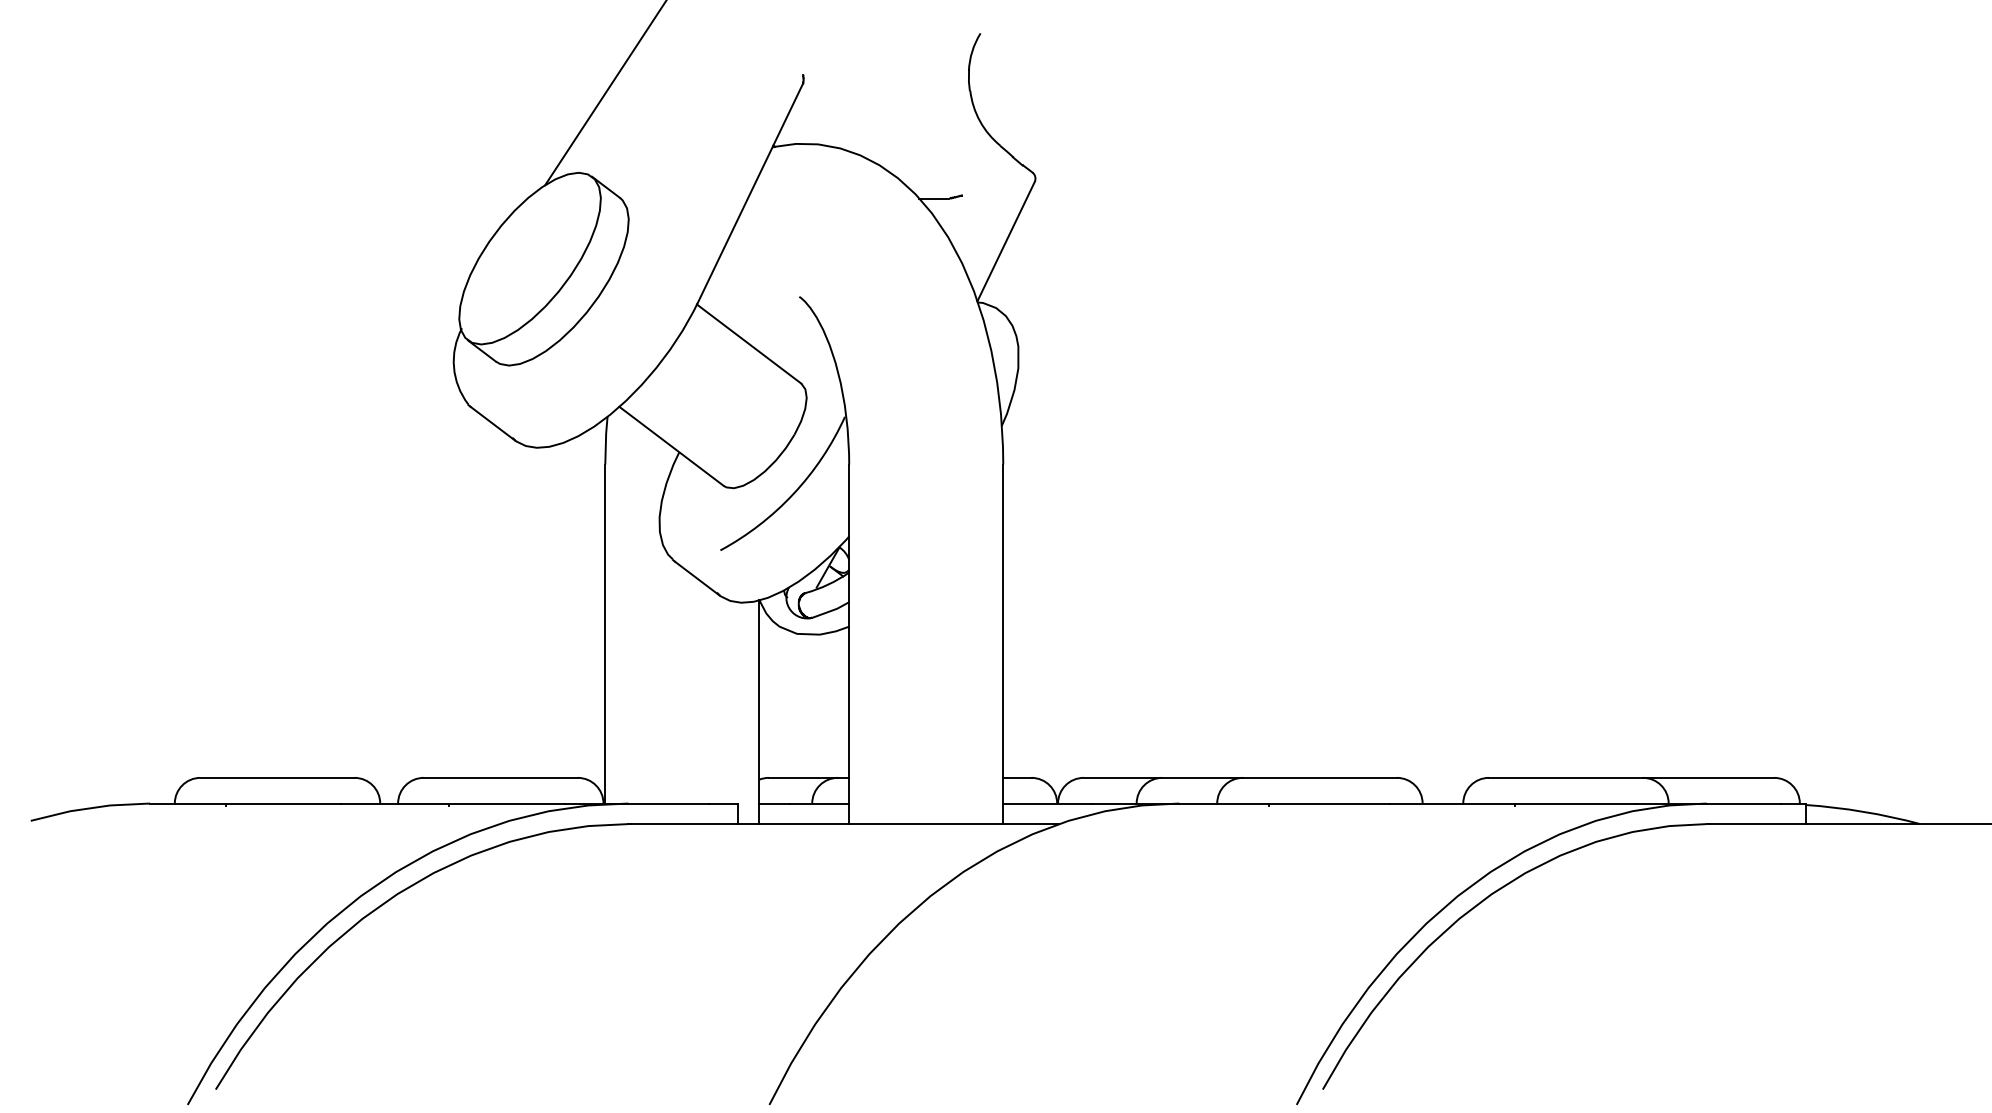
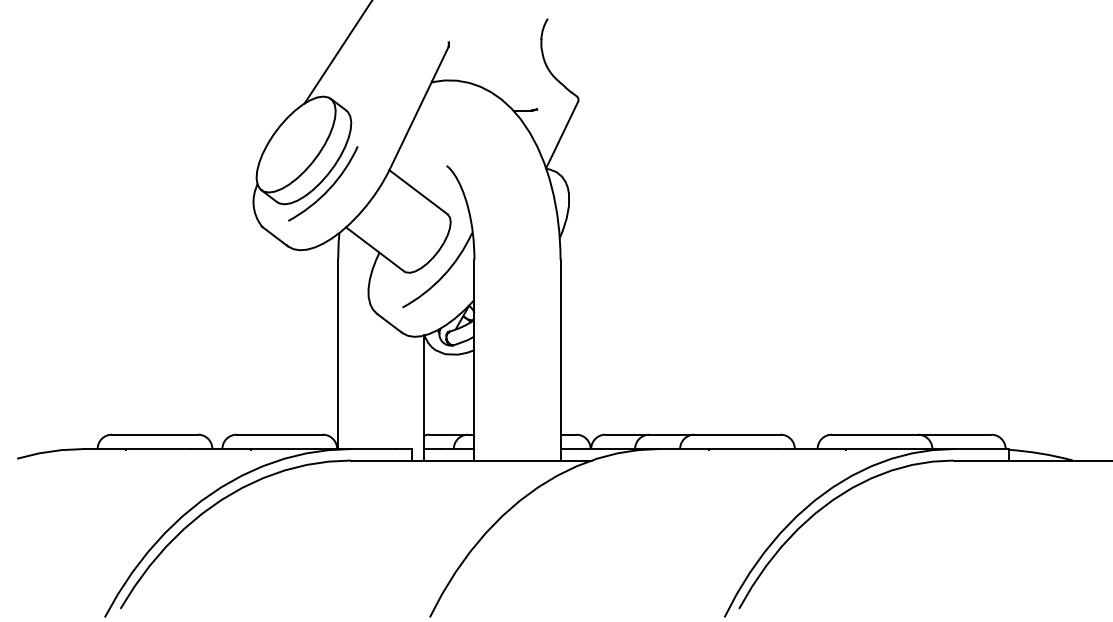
arc: (587, 337) -> (328, 188), added

